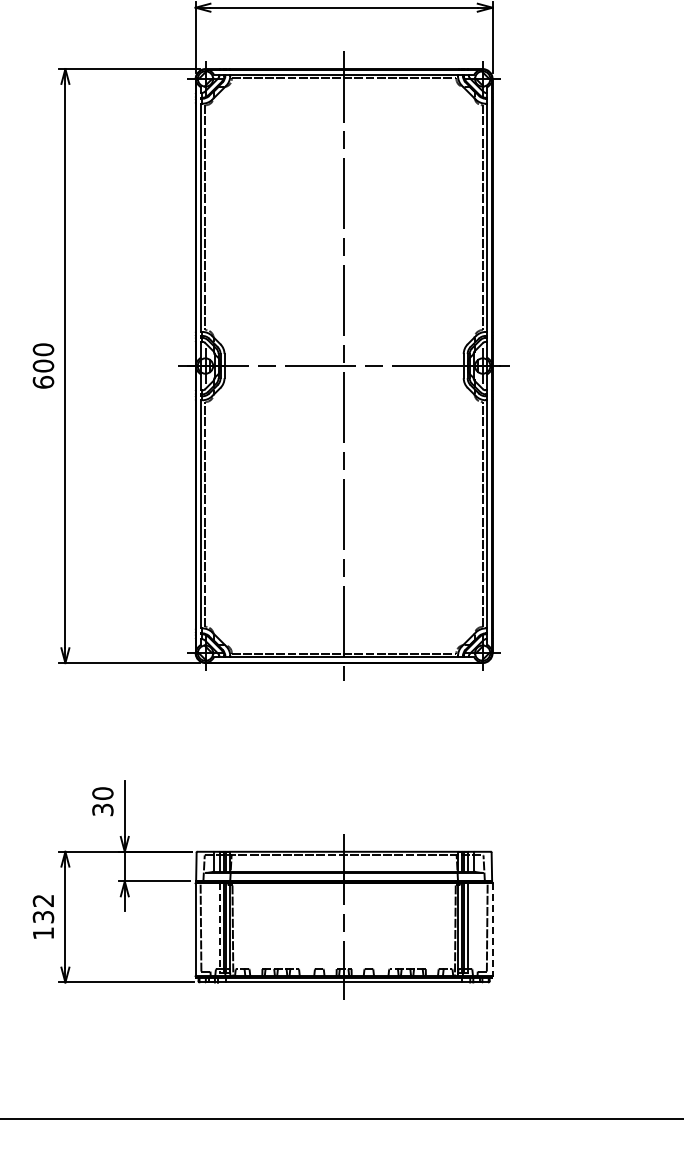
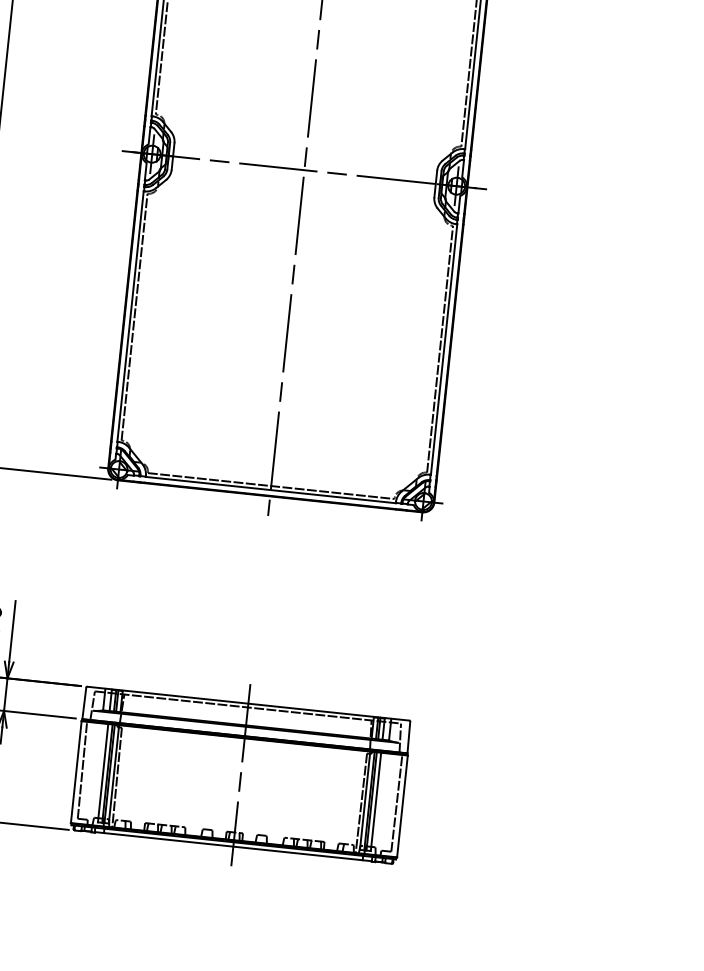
line: (219, 928) -> (102, 773), dashed -> solid
line: (492, 930) -> (402, 807), dashed -> solid

